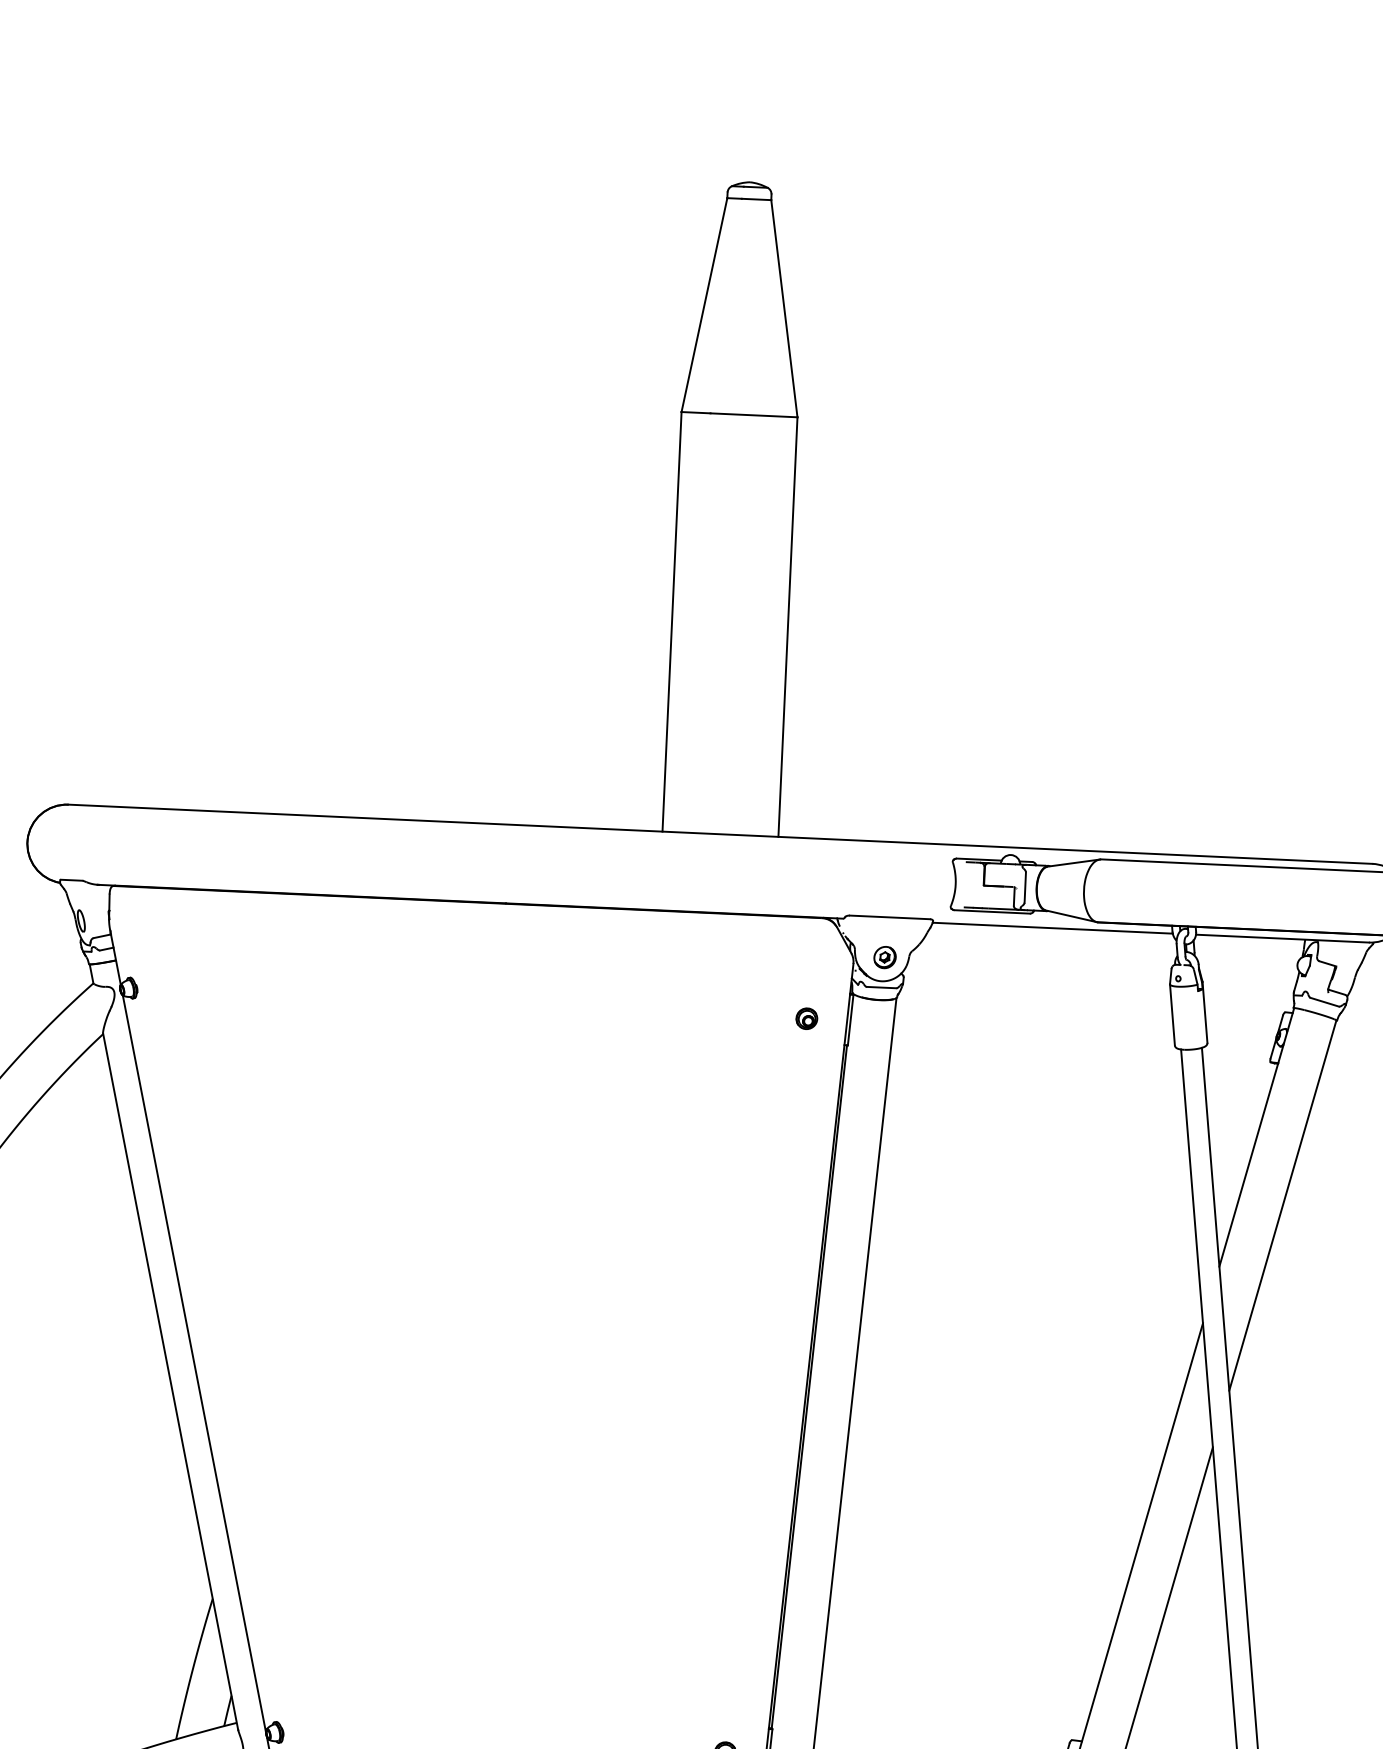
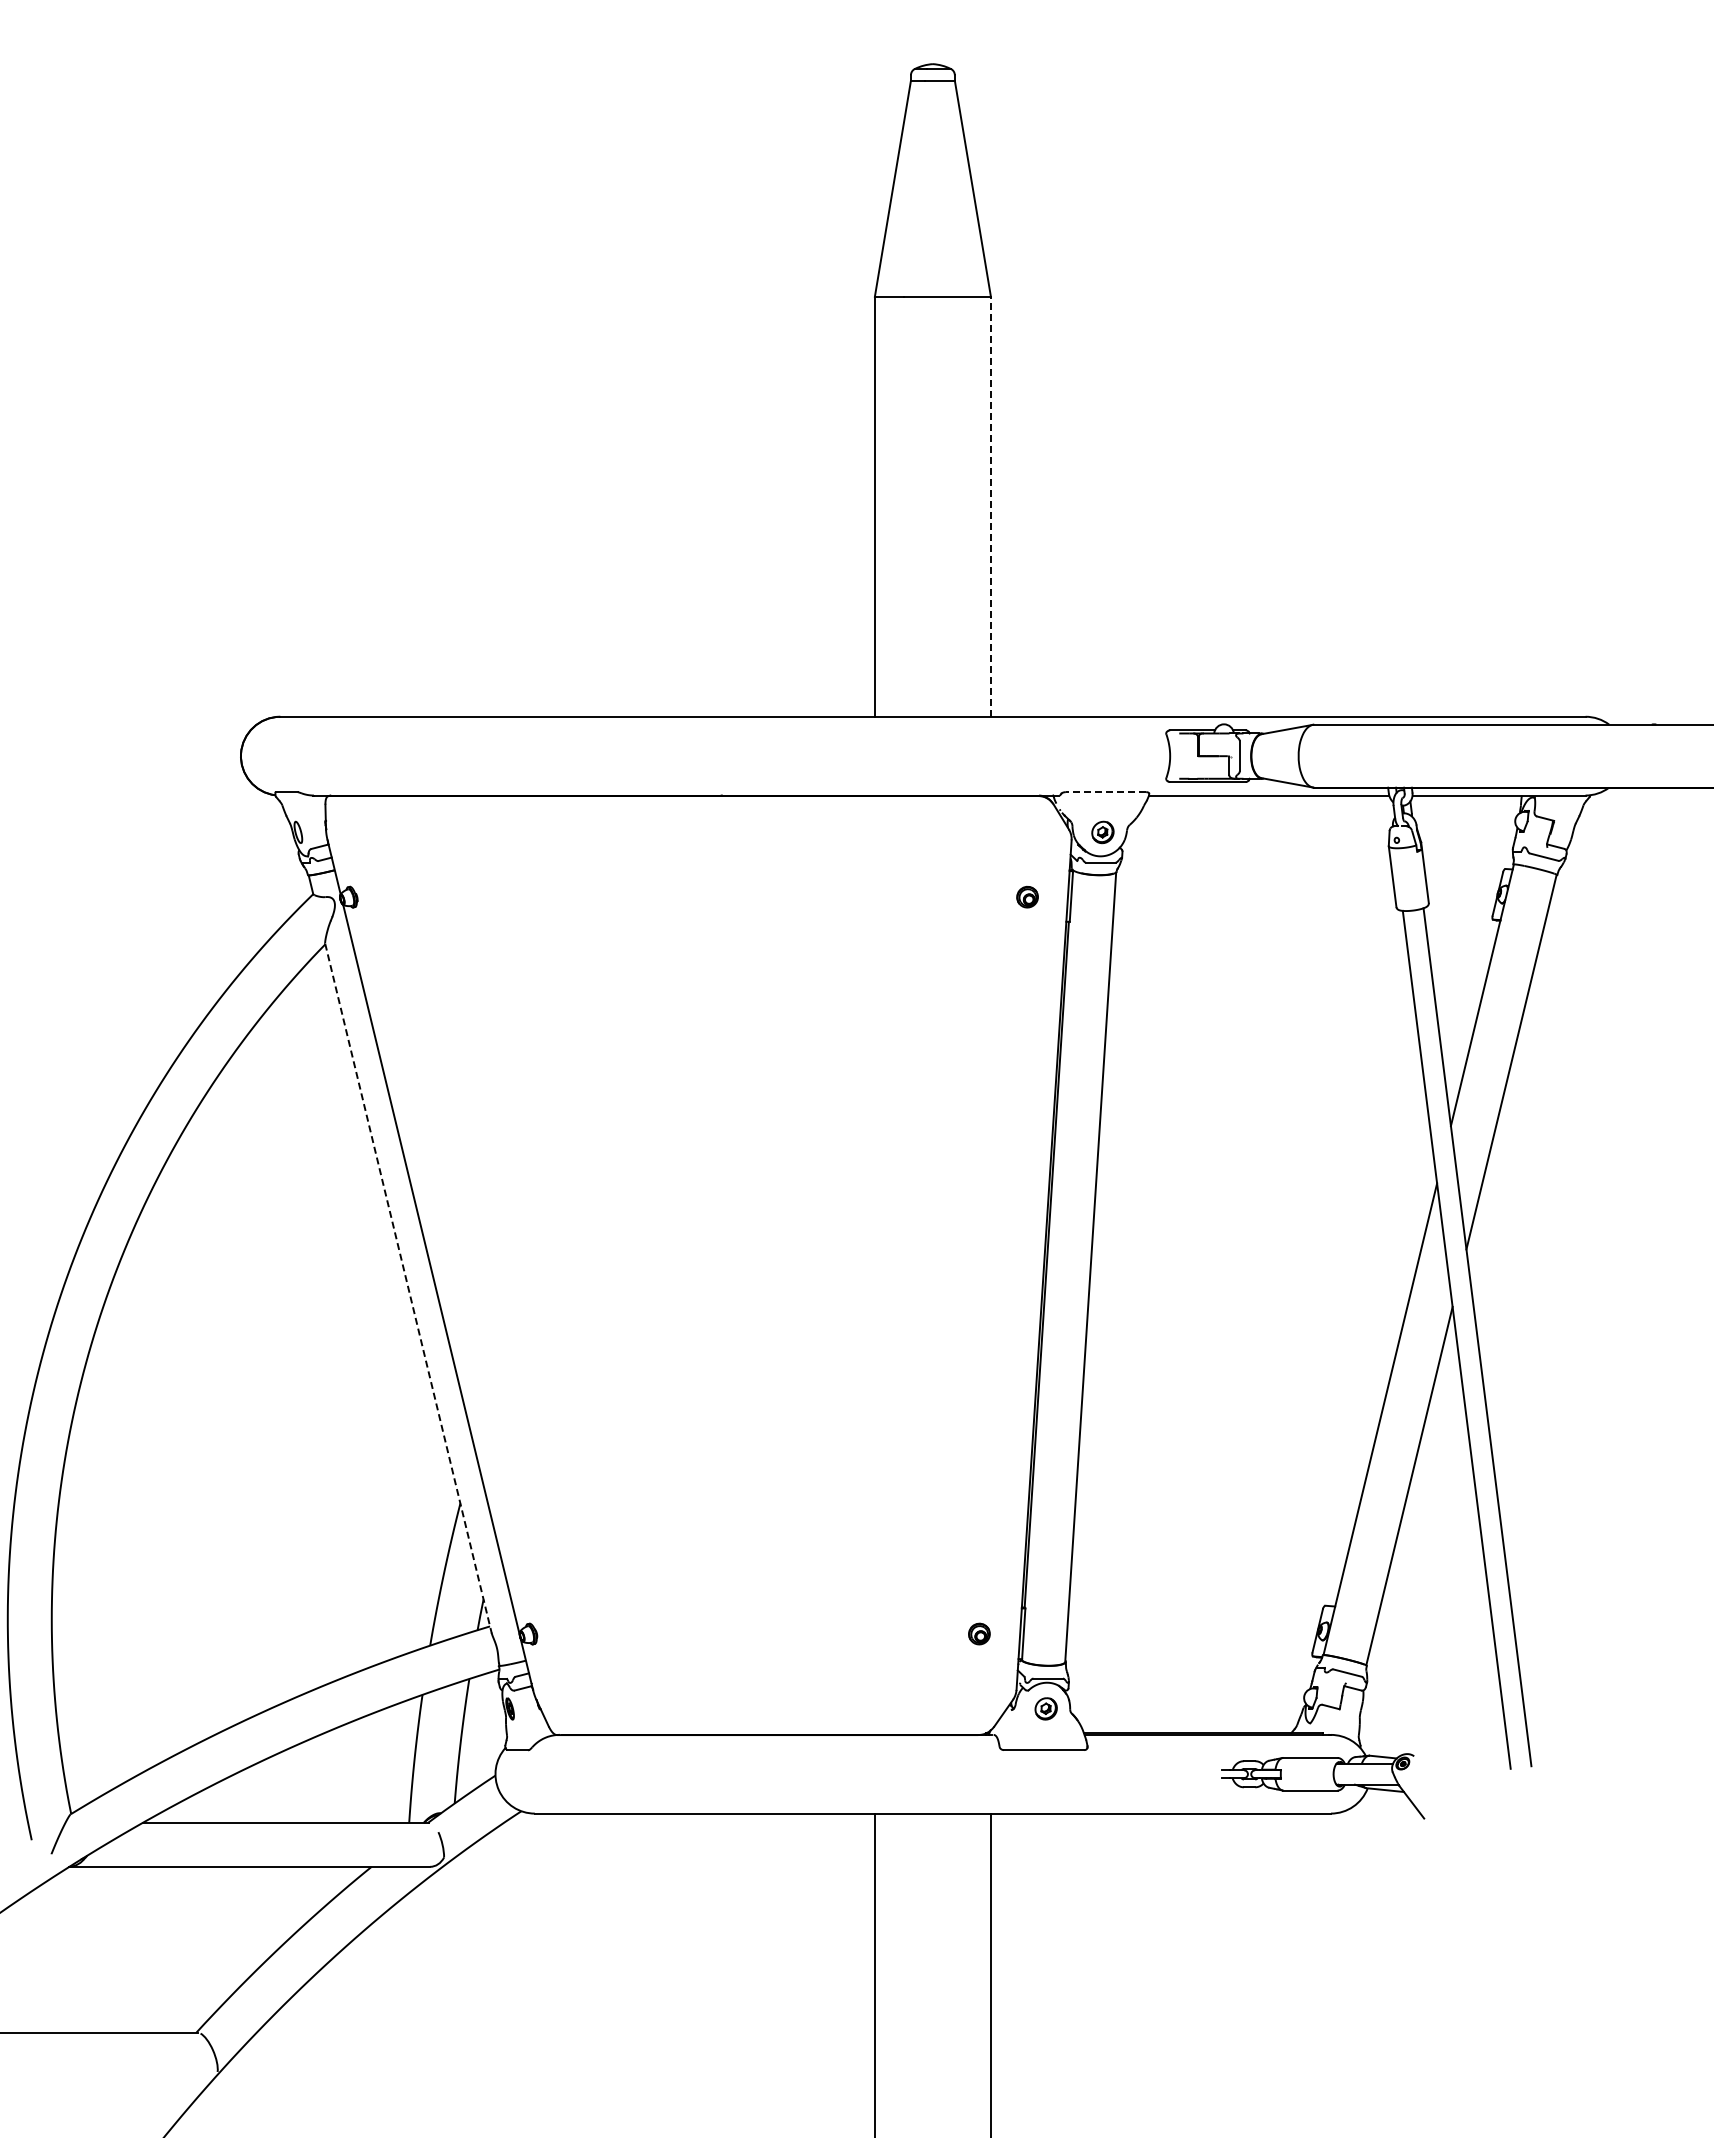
line: (787, 626) -> (990, 506), solid -> dashed
line: (889, 917) -> (1105, 792), solid -> dashed
line: (170, 1381) -> (408, 1288), solid -> dashed

